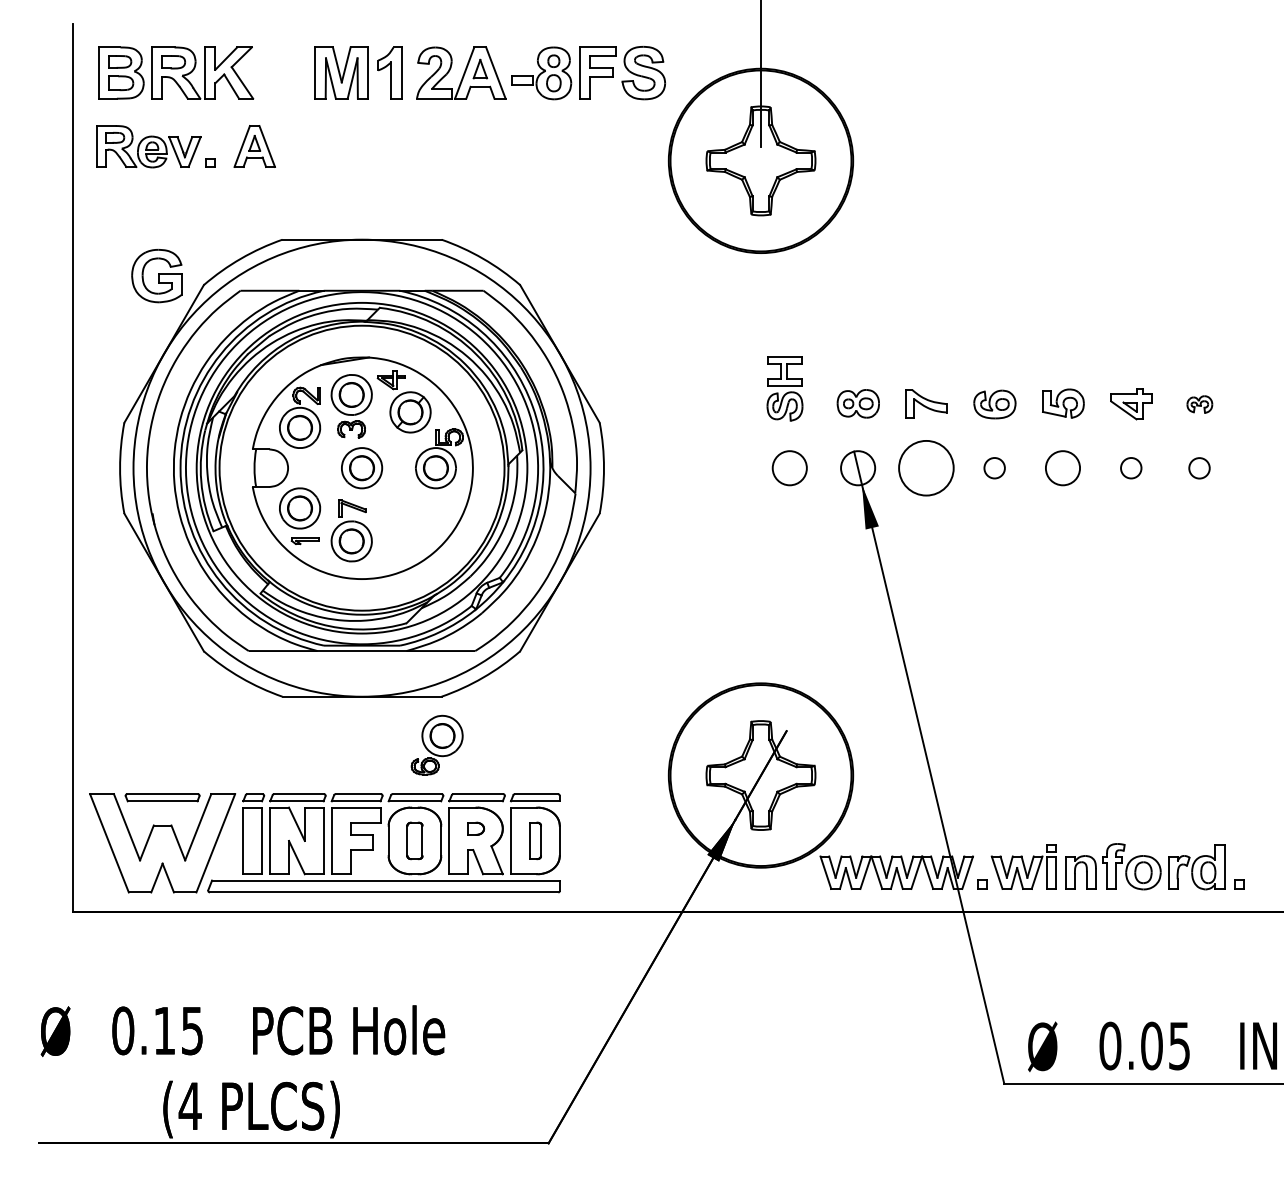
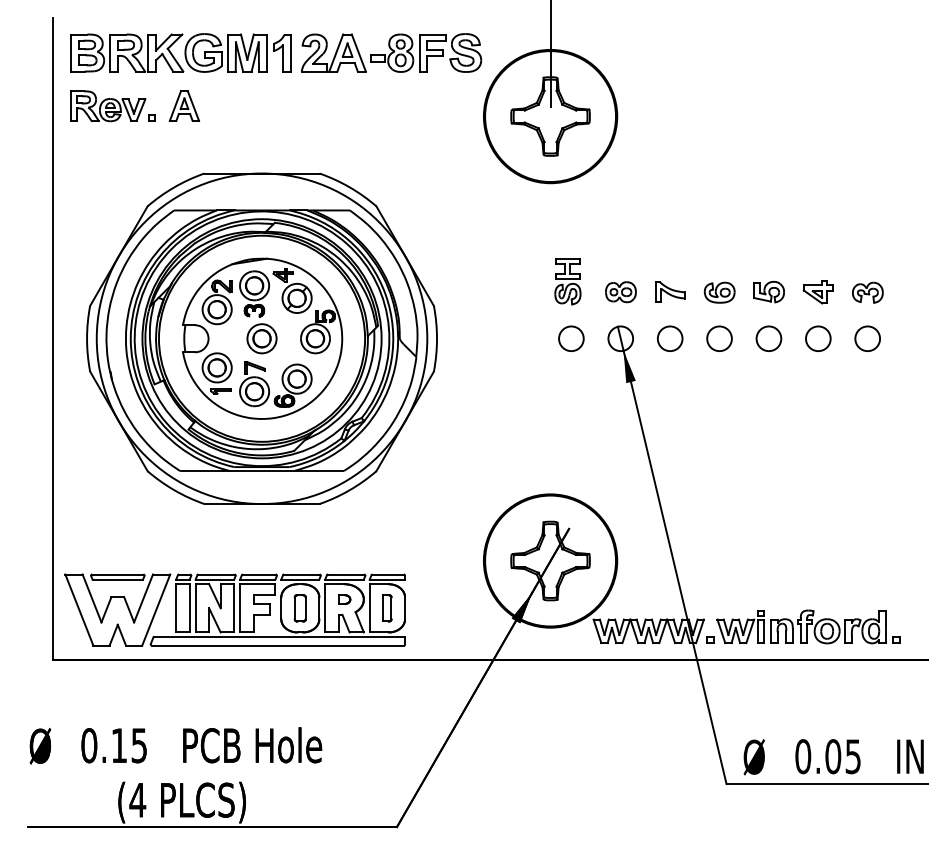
part: (156, 275) -> (203, 52), moved
part: (1199, 404) -> (867, 292), size x1.67
circle: (926, 468) -> (670, 338), size x0.62
circle: (994, 468) -> (719, 338), size x1.67
circle: (1131, 468) -> (818, 338), size x1.67
circle: (1199, 468) -> (867, 338), size x1.67
part: (436, 744) -> (292, 385), moved

